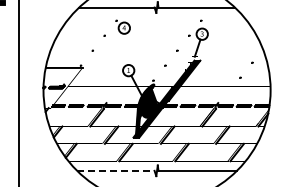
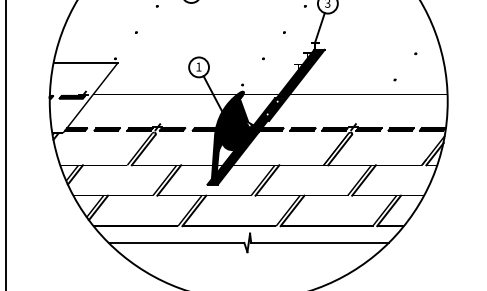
line: (115, 170) -> (175, 242), dashed -> solid

